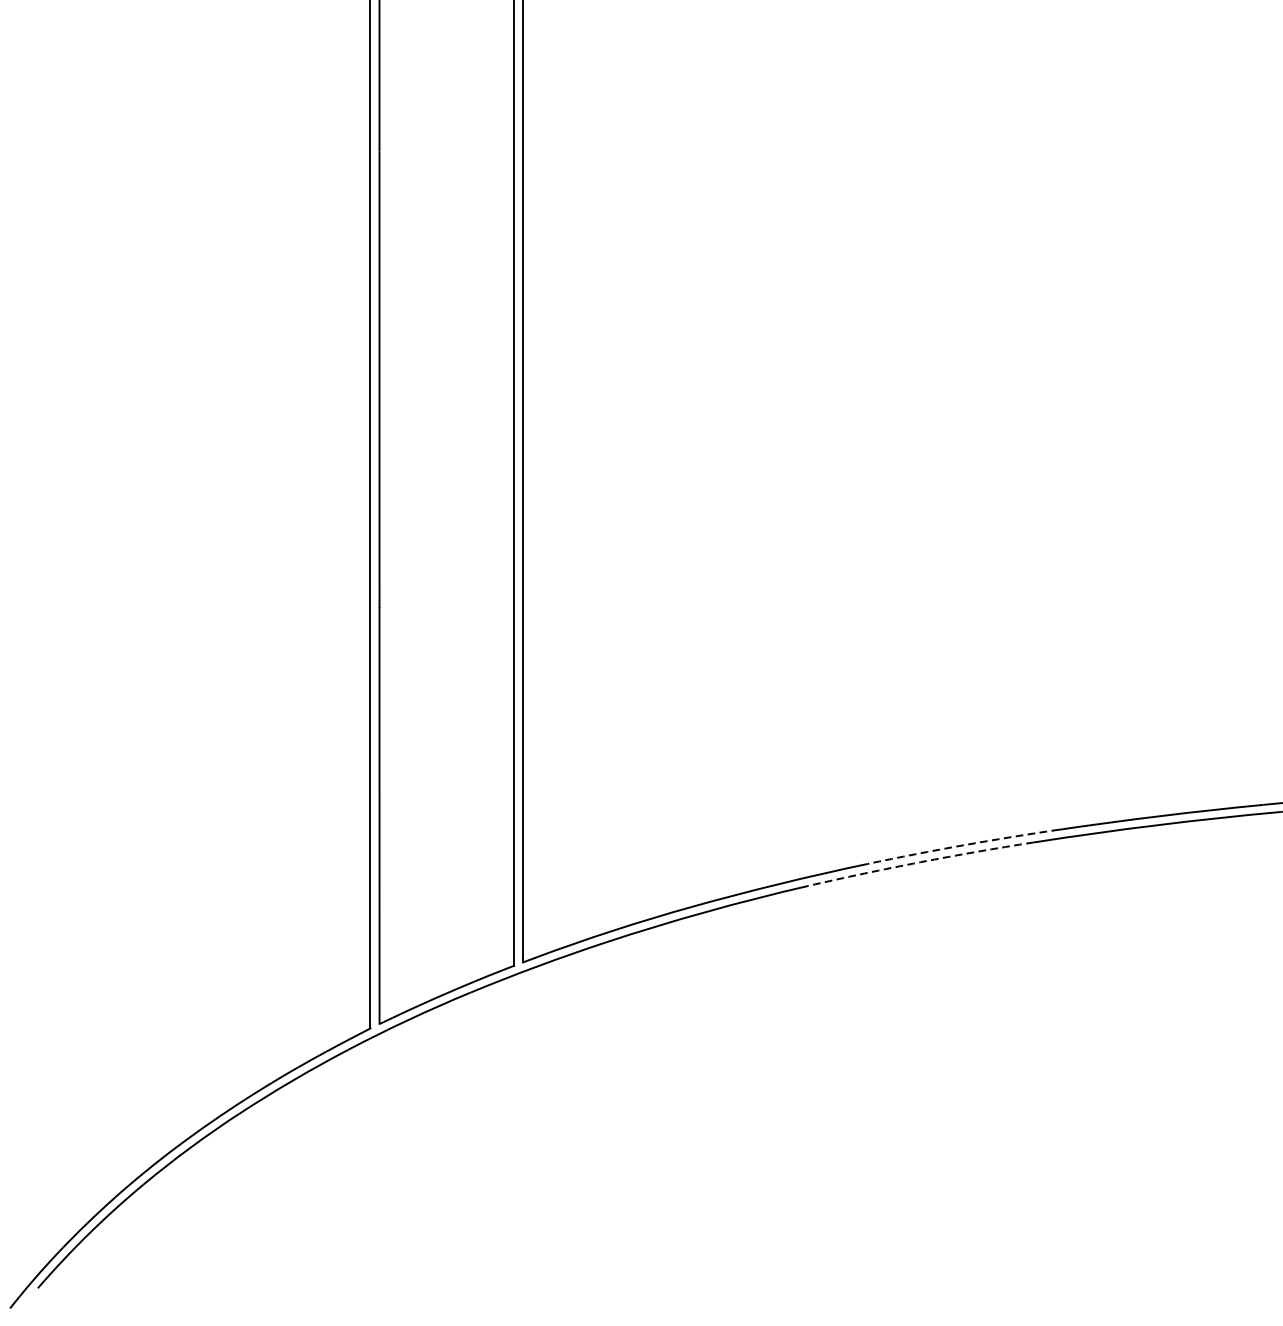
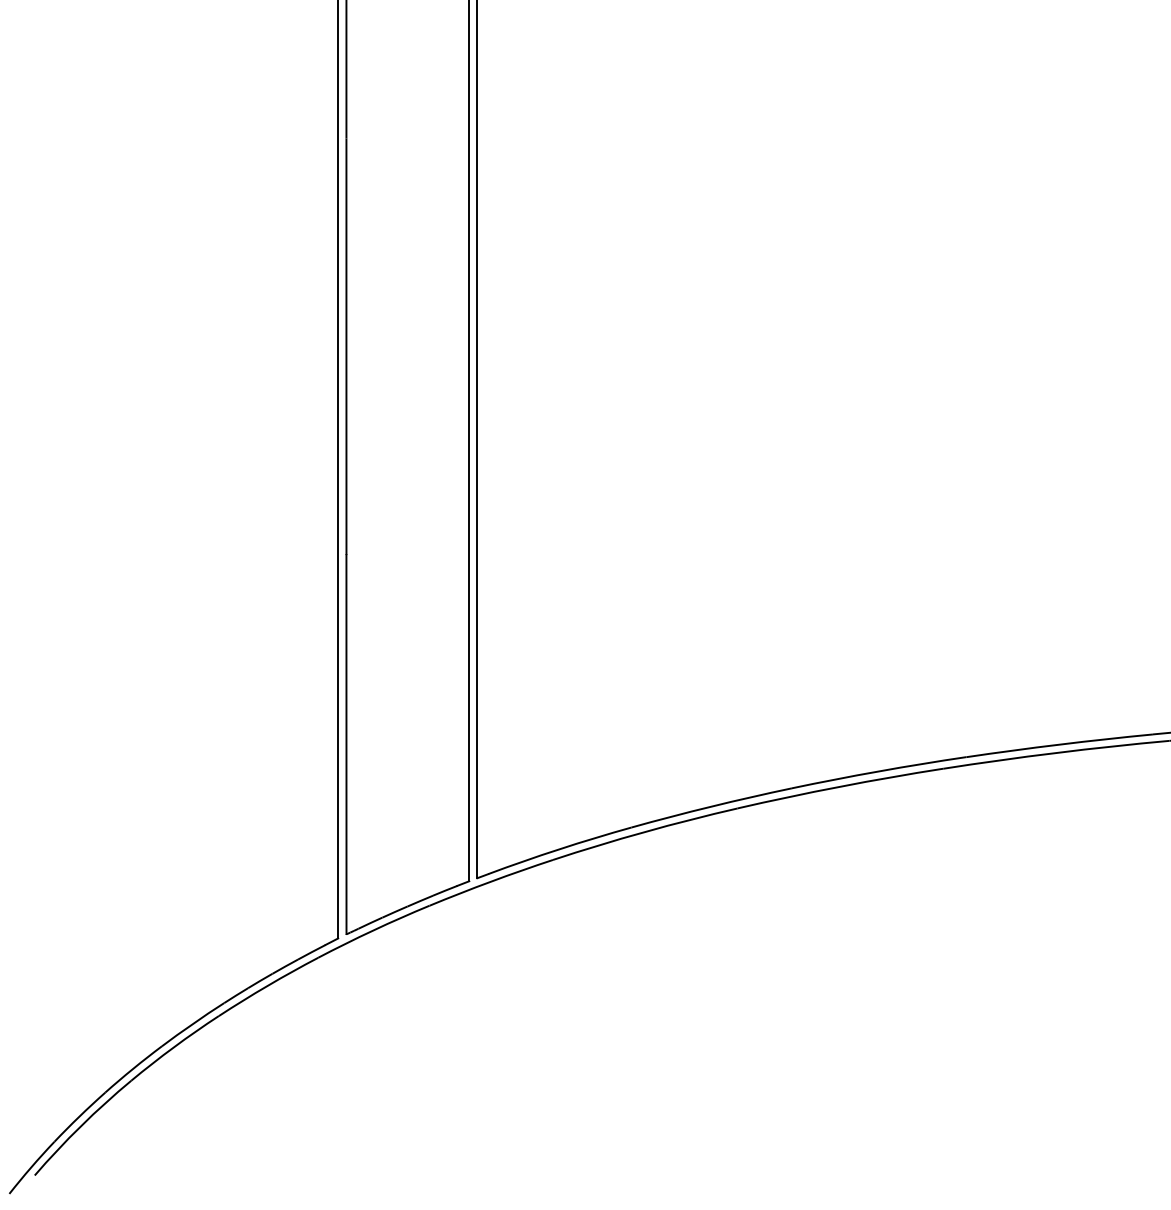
arc: (962, 845) -> (878, 771), dashed -> solid
arc: (920, 861) -> (840, 786), dashed -> solid

